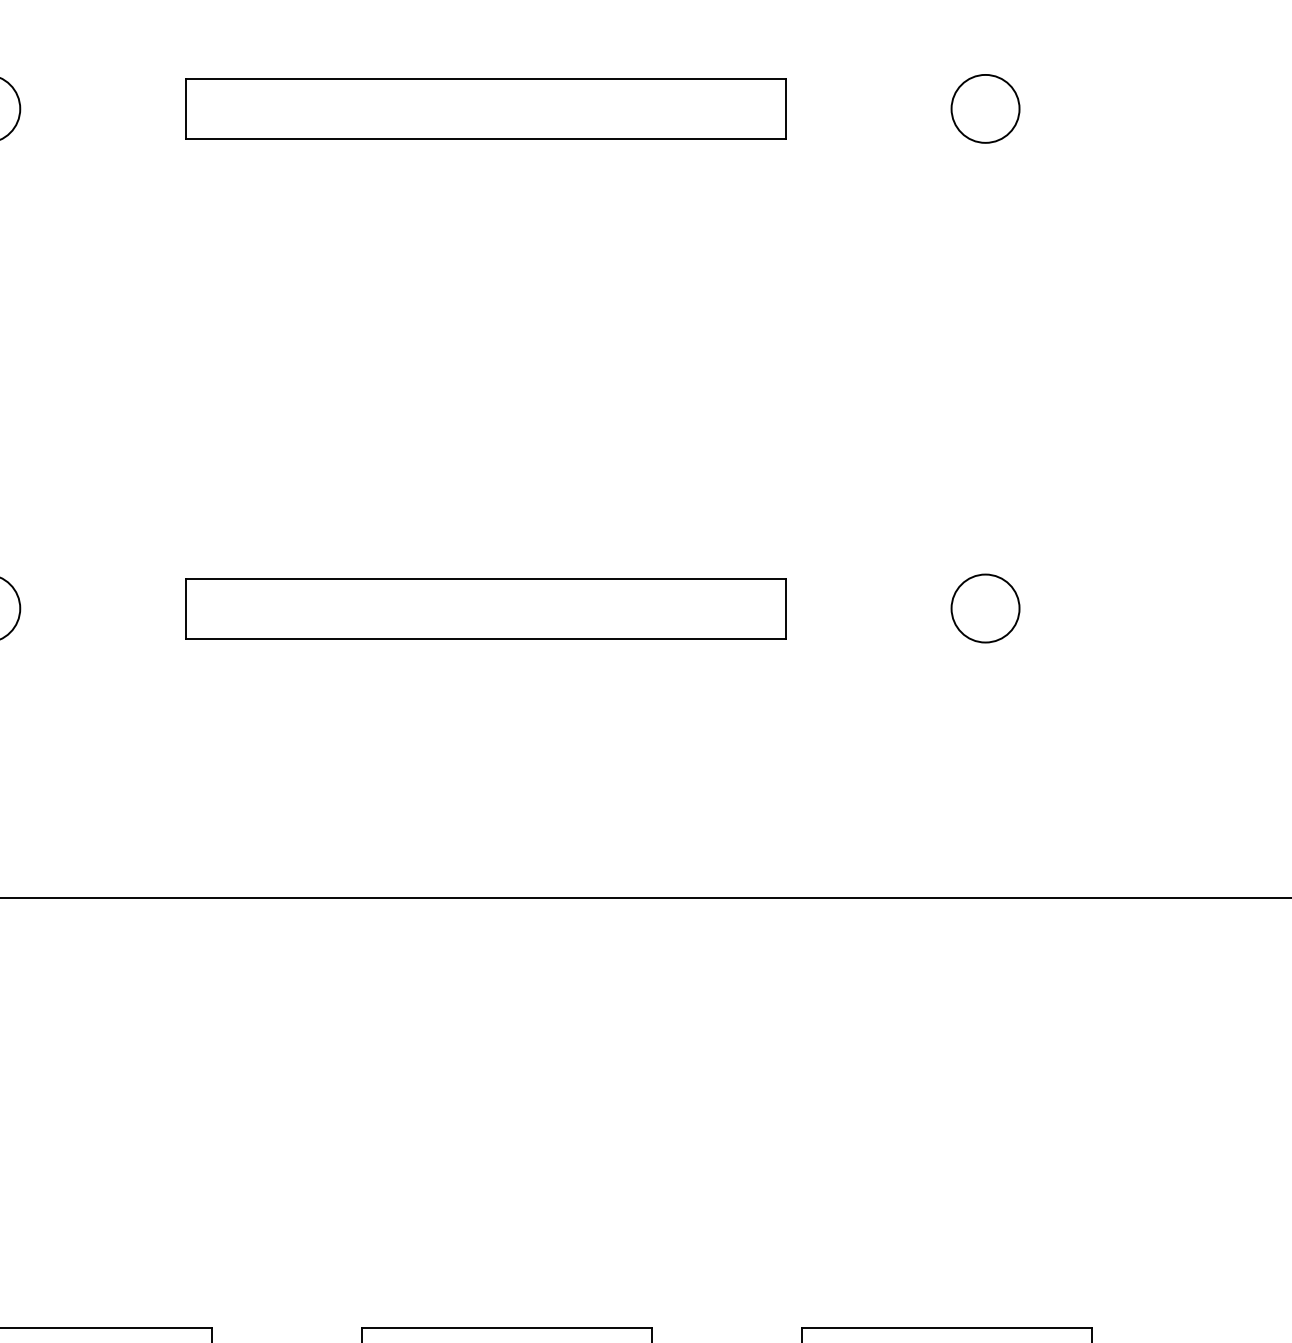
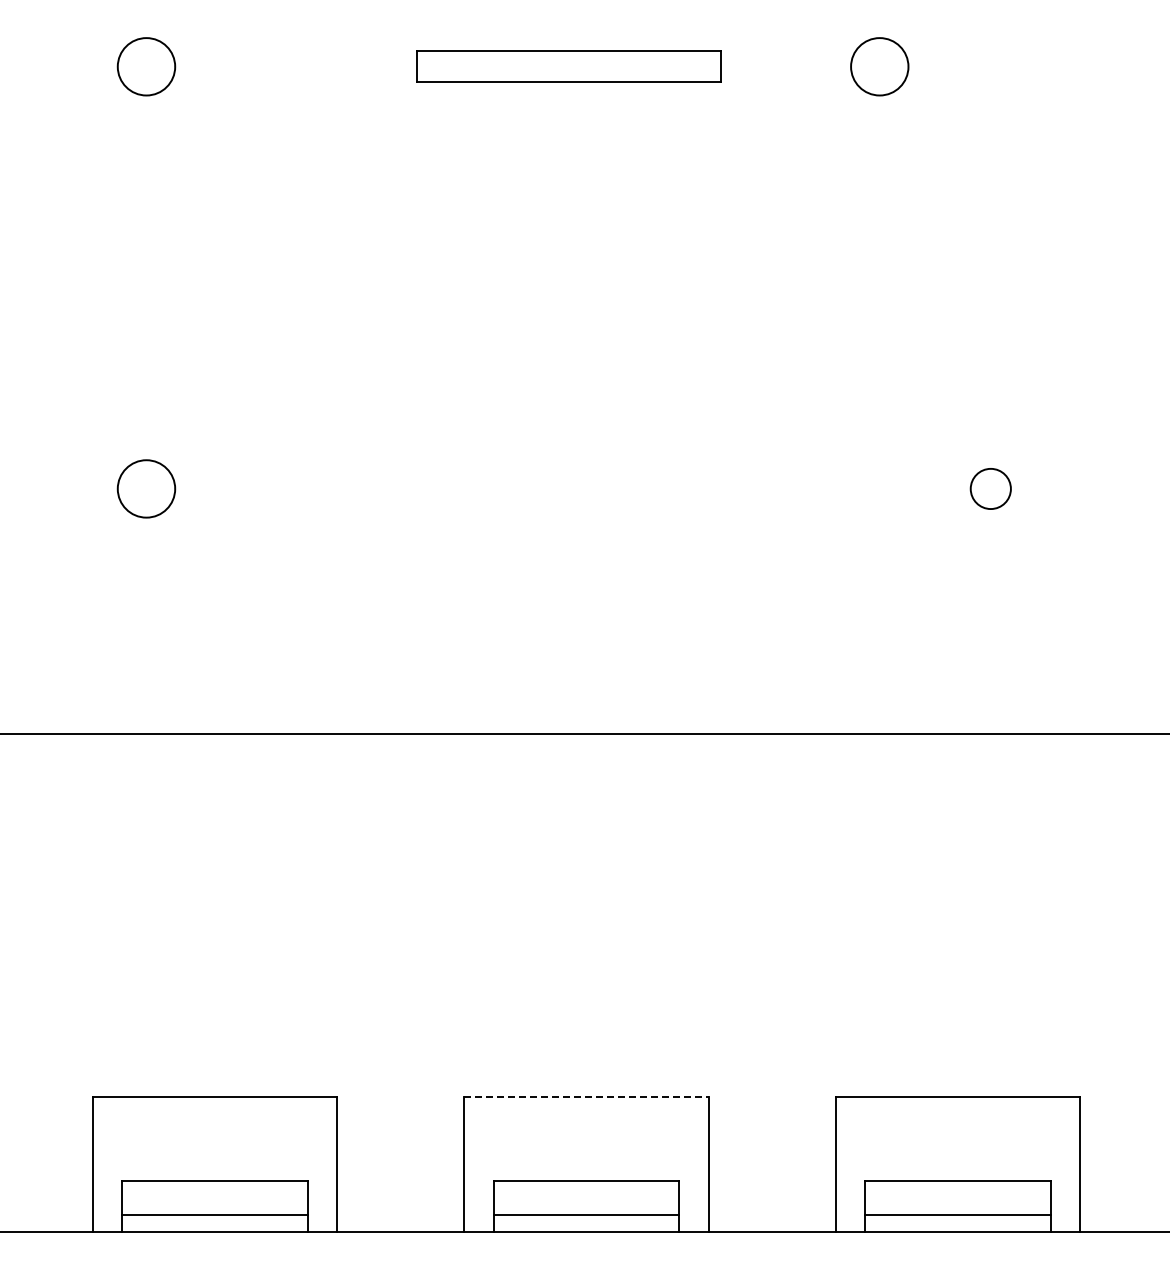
part: (485, 108) -> (568, 66), size x0.6
circle: (985, 108) -> (879, 66), moved
part: (485, 608) -> (568, 488), removed
circle: (985, 608) -> (990, 488), size x0.7
line: (508, 1327) -> (587, 1096), solid -> dashed

